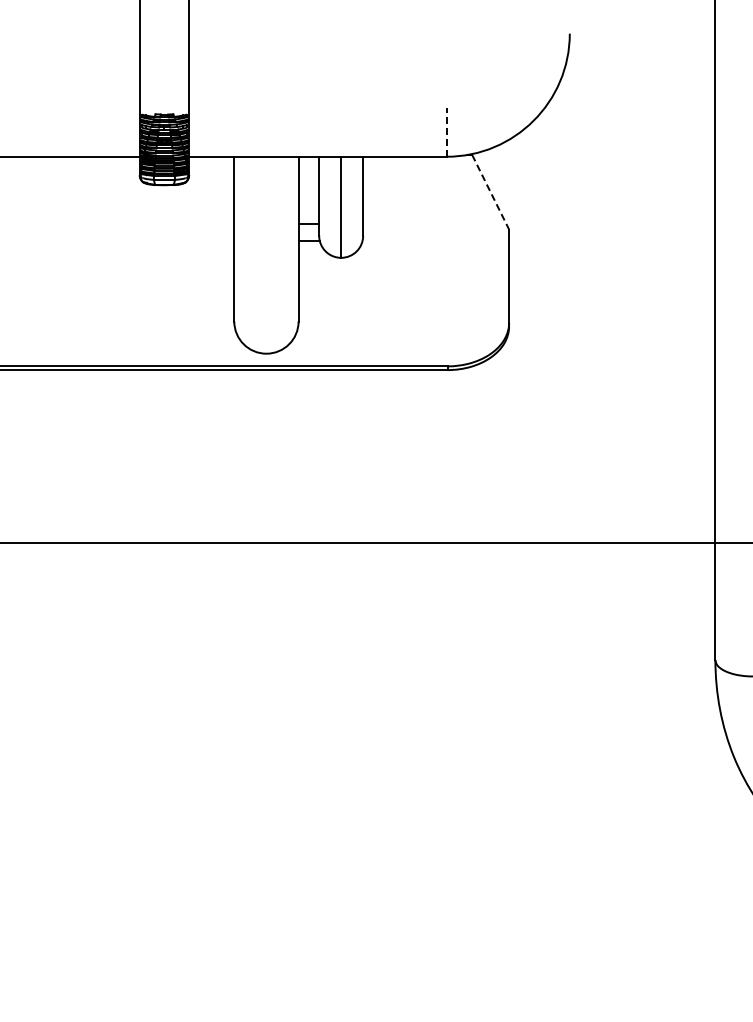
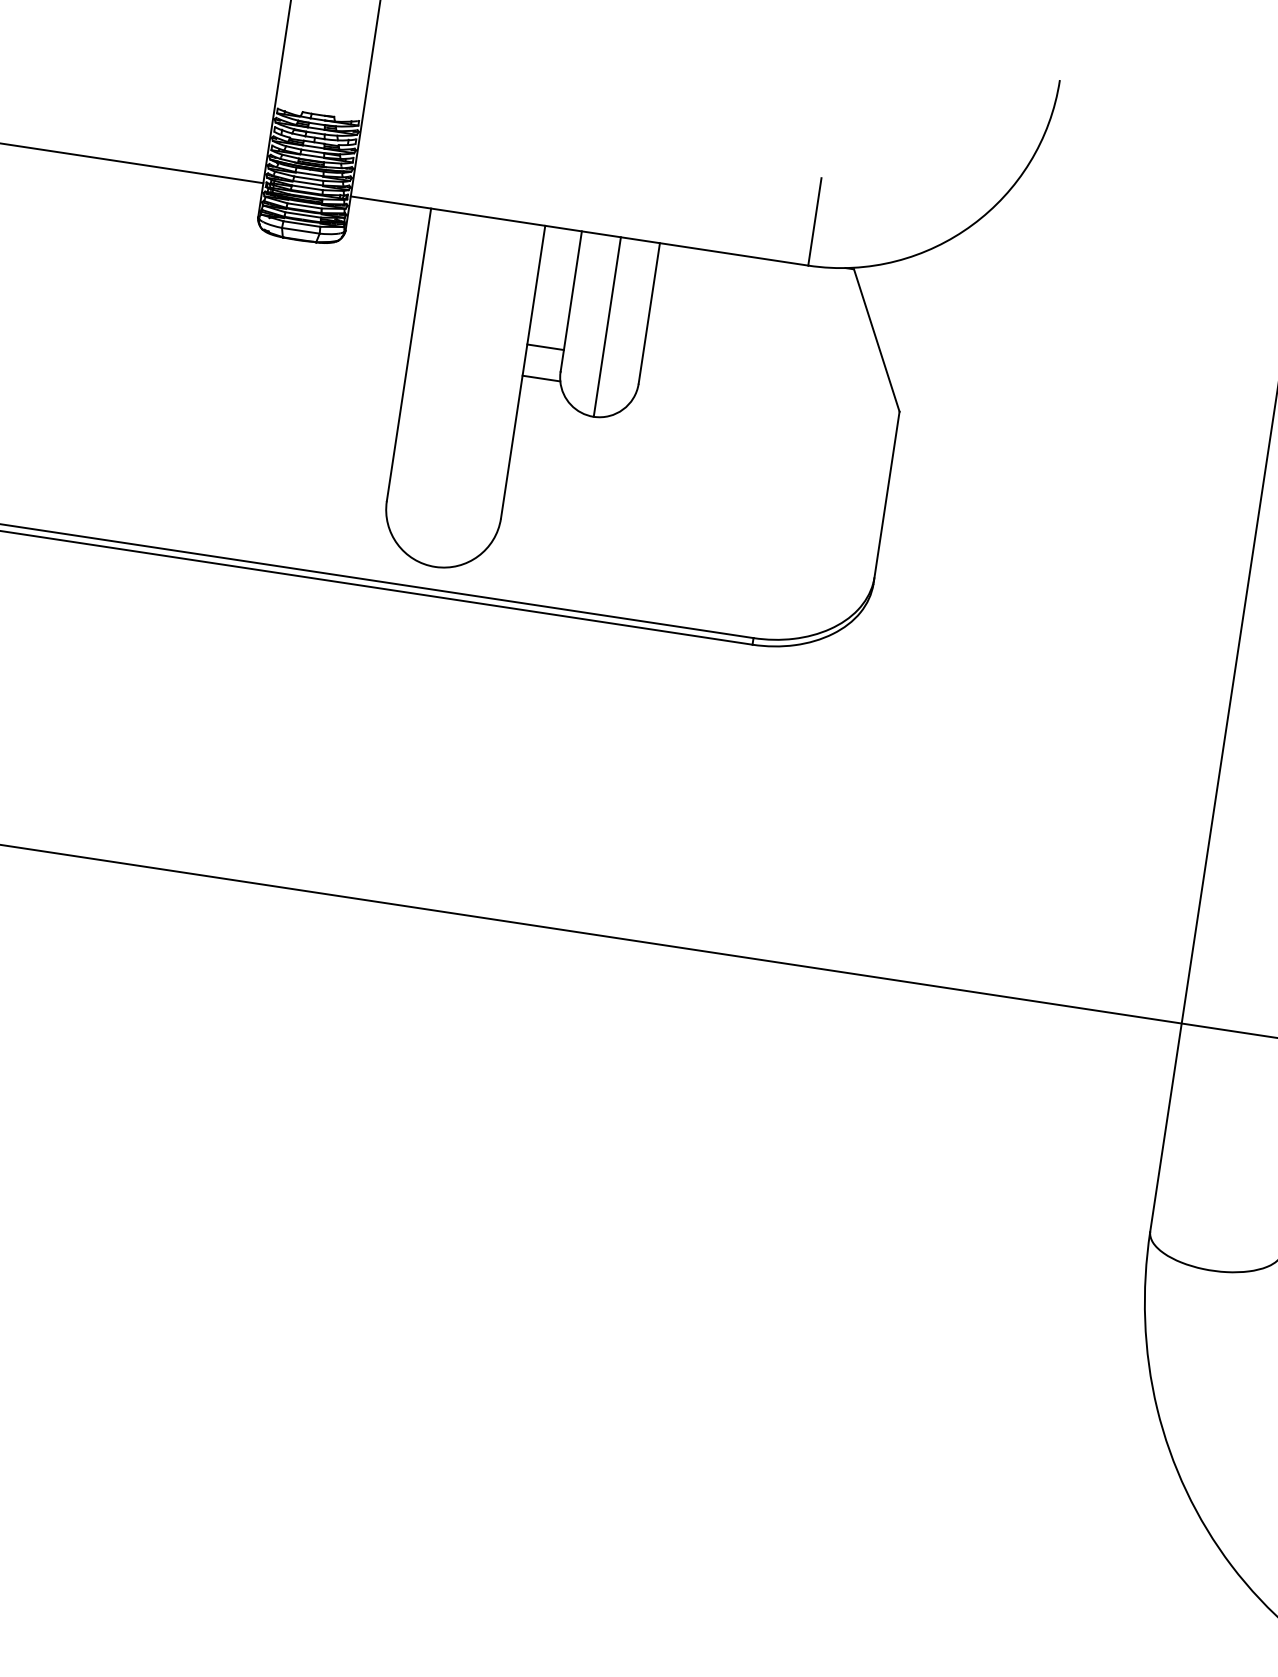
line: (446, 132) -> (814, 222), dashed -> solid
line: (490, 192) -> (876, 340), dashed -> solid

